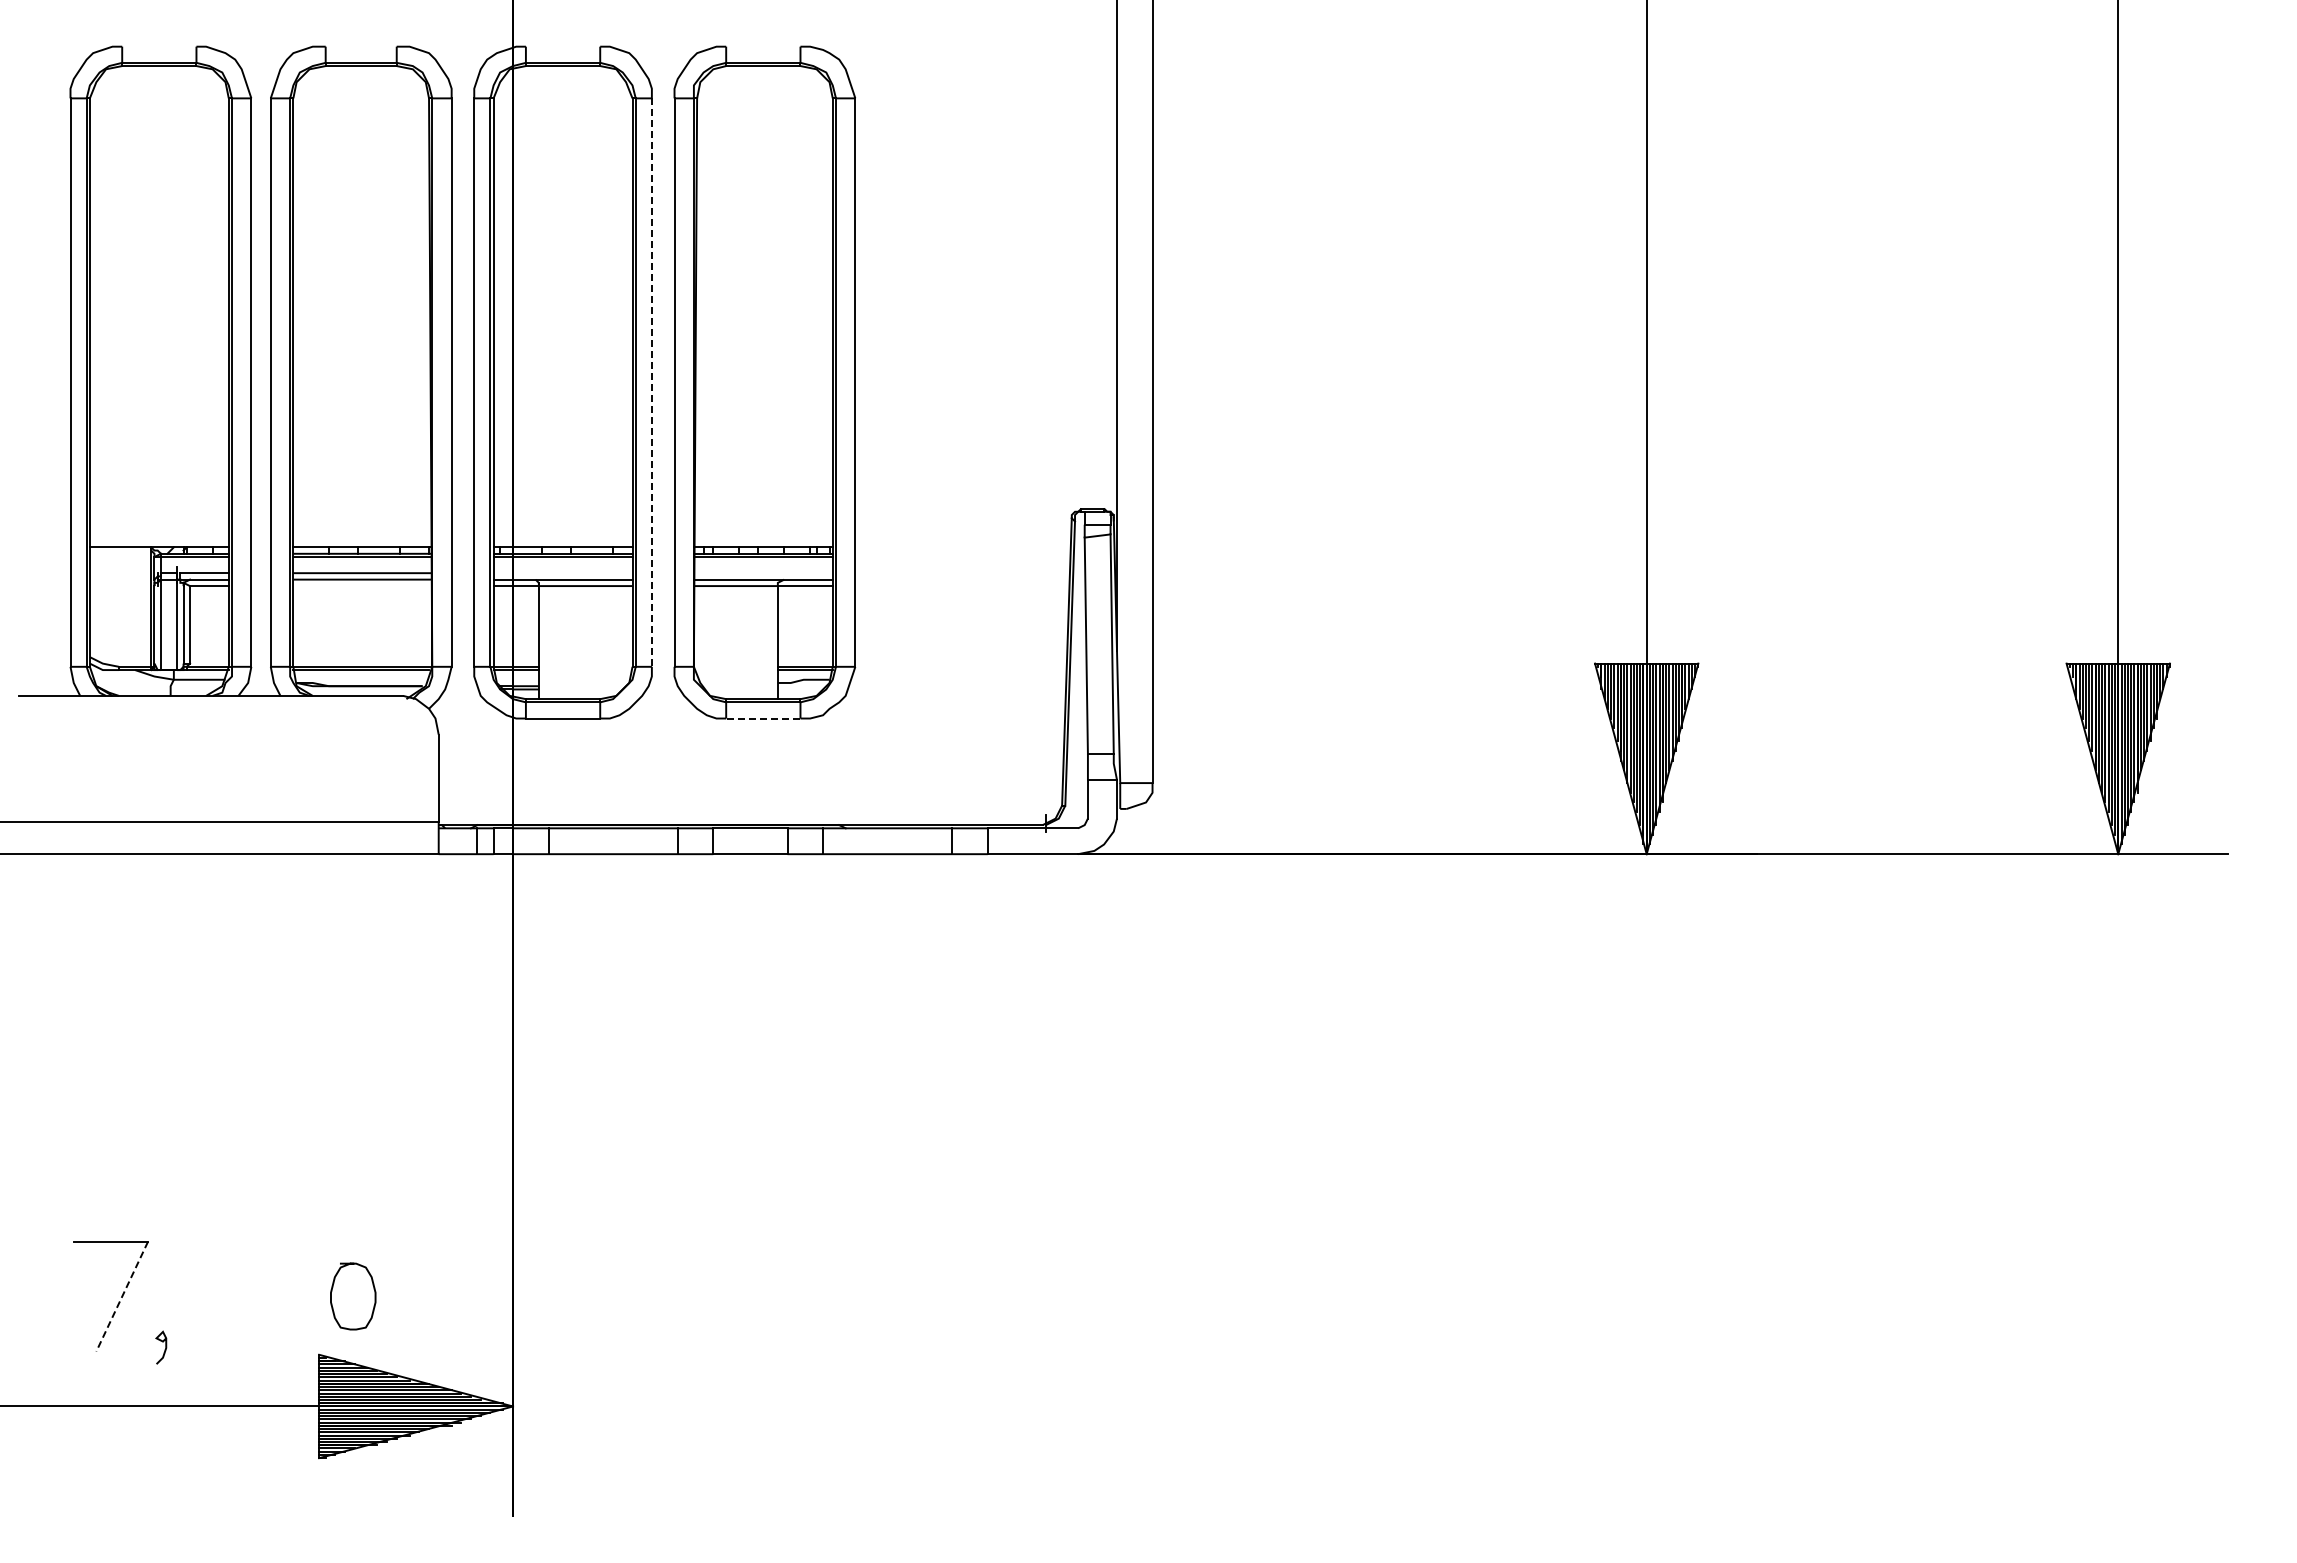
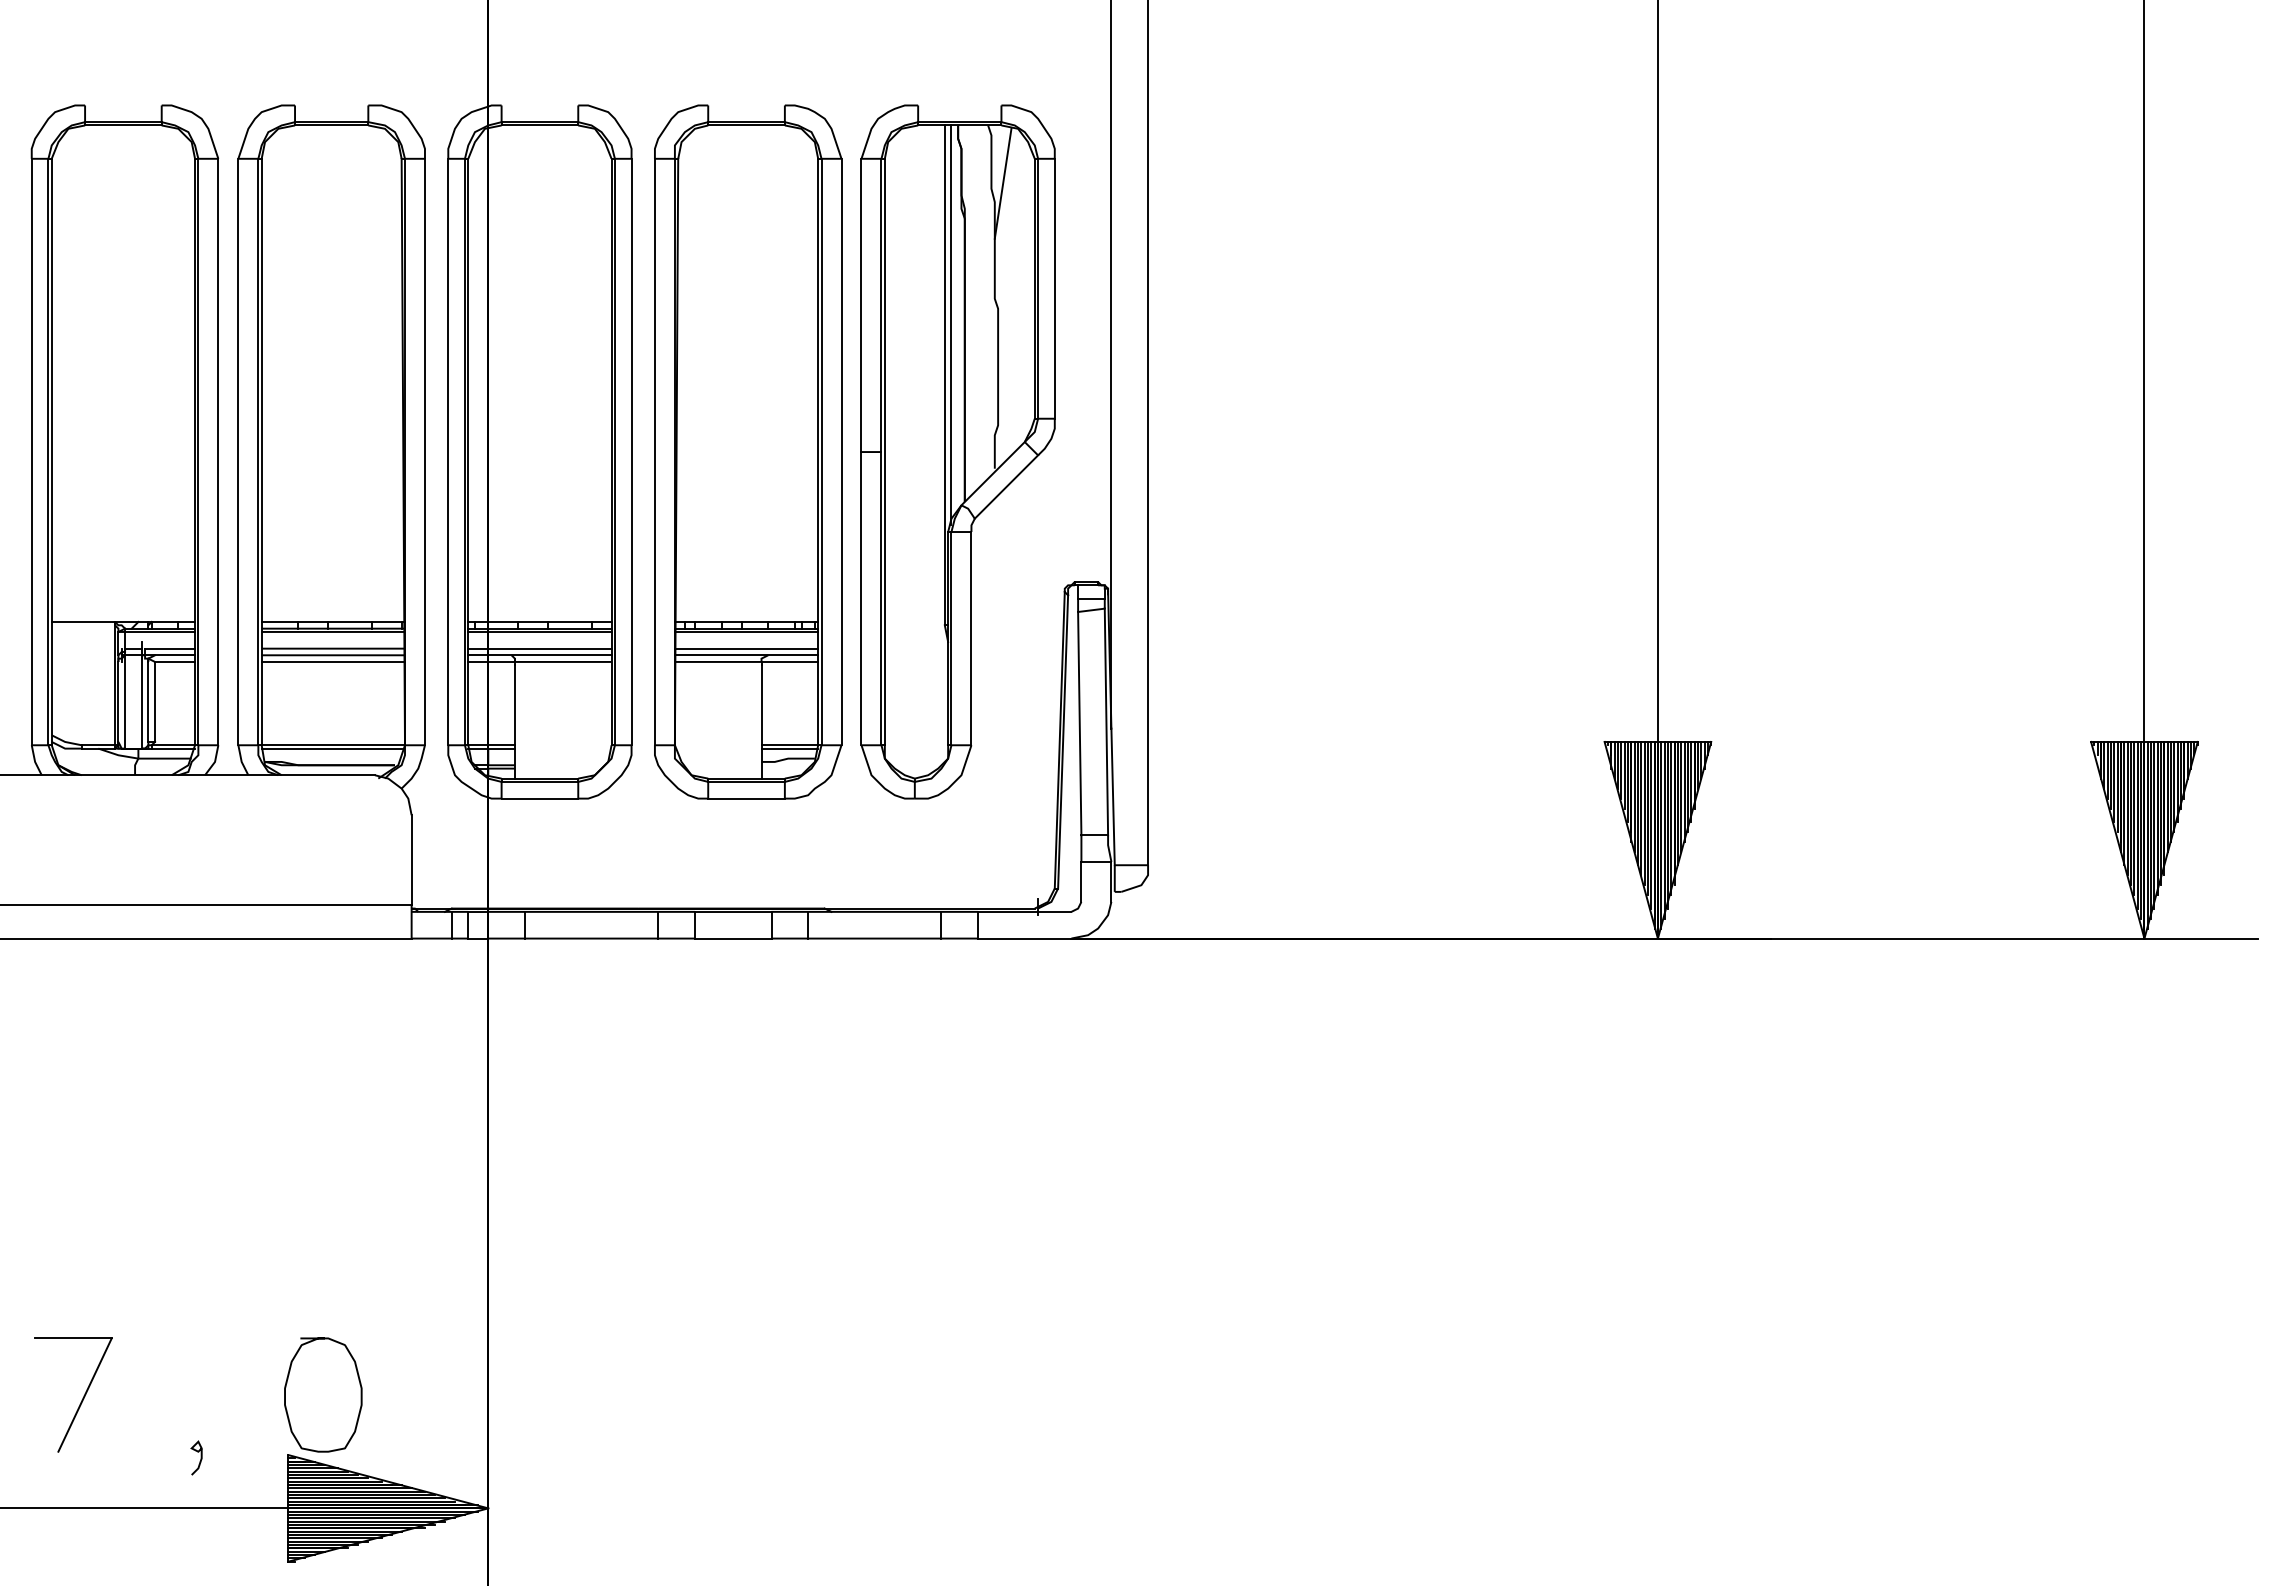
part: (968, 382) -> (958, 451), added
line: (651, 383) -> (631, 452), dashed -> solid
line: (562, 573) -> (539, 648), added
line: (762, 573) -> (745, 648), added
line: (362, 586) -> (333, 662), added
line: (762, 718) -> (745, 798), dashed -> solid
line: (122, 1296) -> (85, 1394), dashed -> solid
part: (353, 1296) -> (323, 1394), size x1.67
curve: (164, 1349) -> (199, 1459), moved

